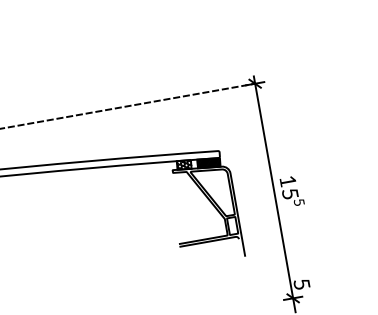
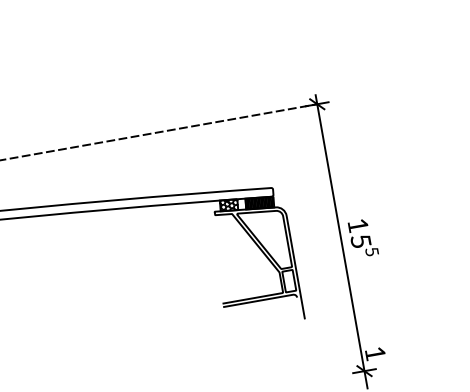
text: (301, 284) -> (375, 354), 5 -> 1

